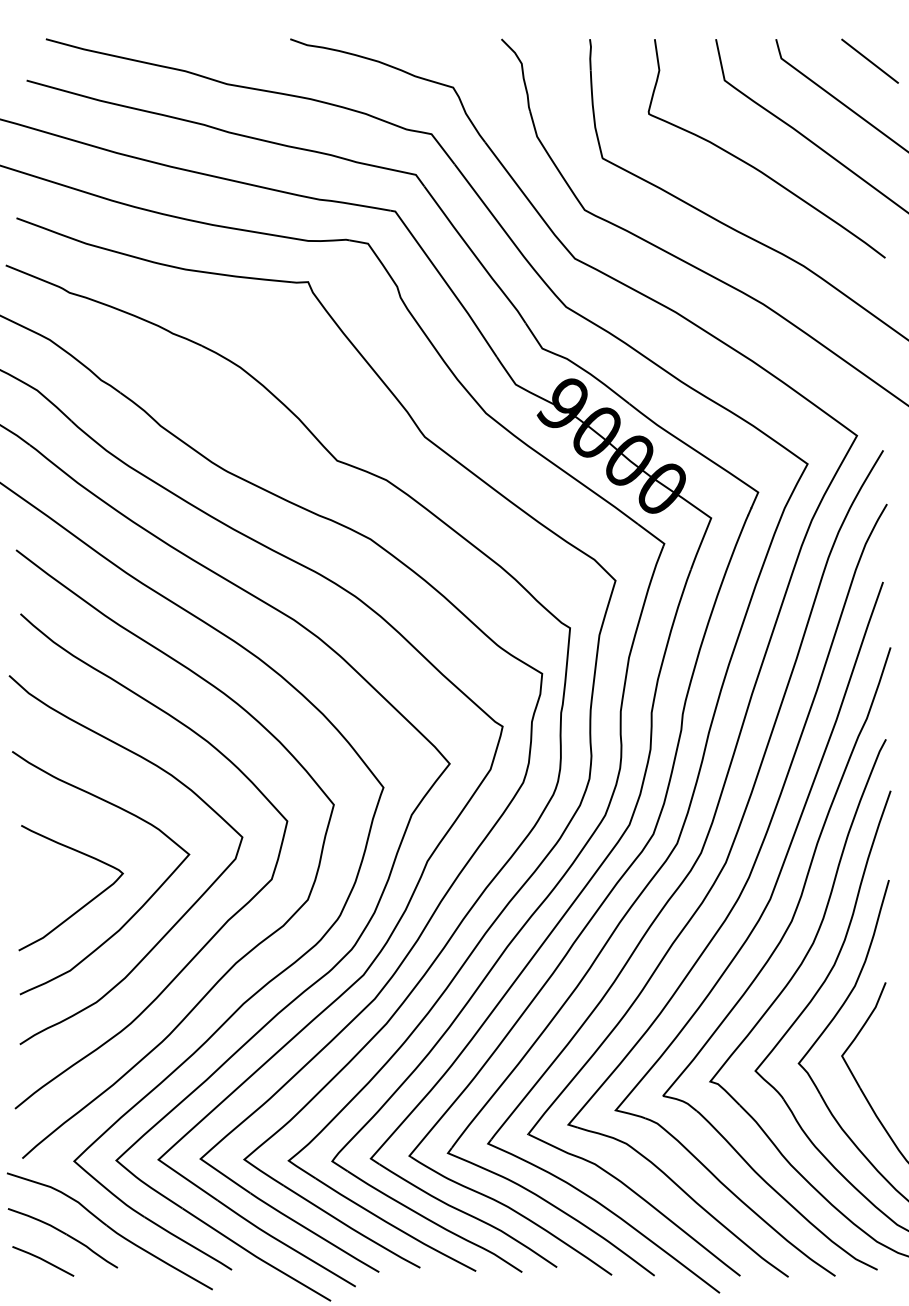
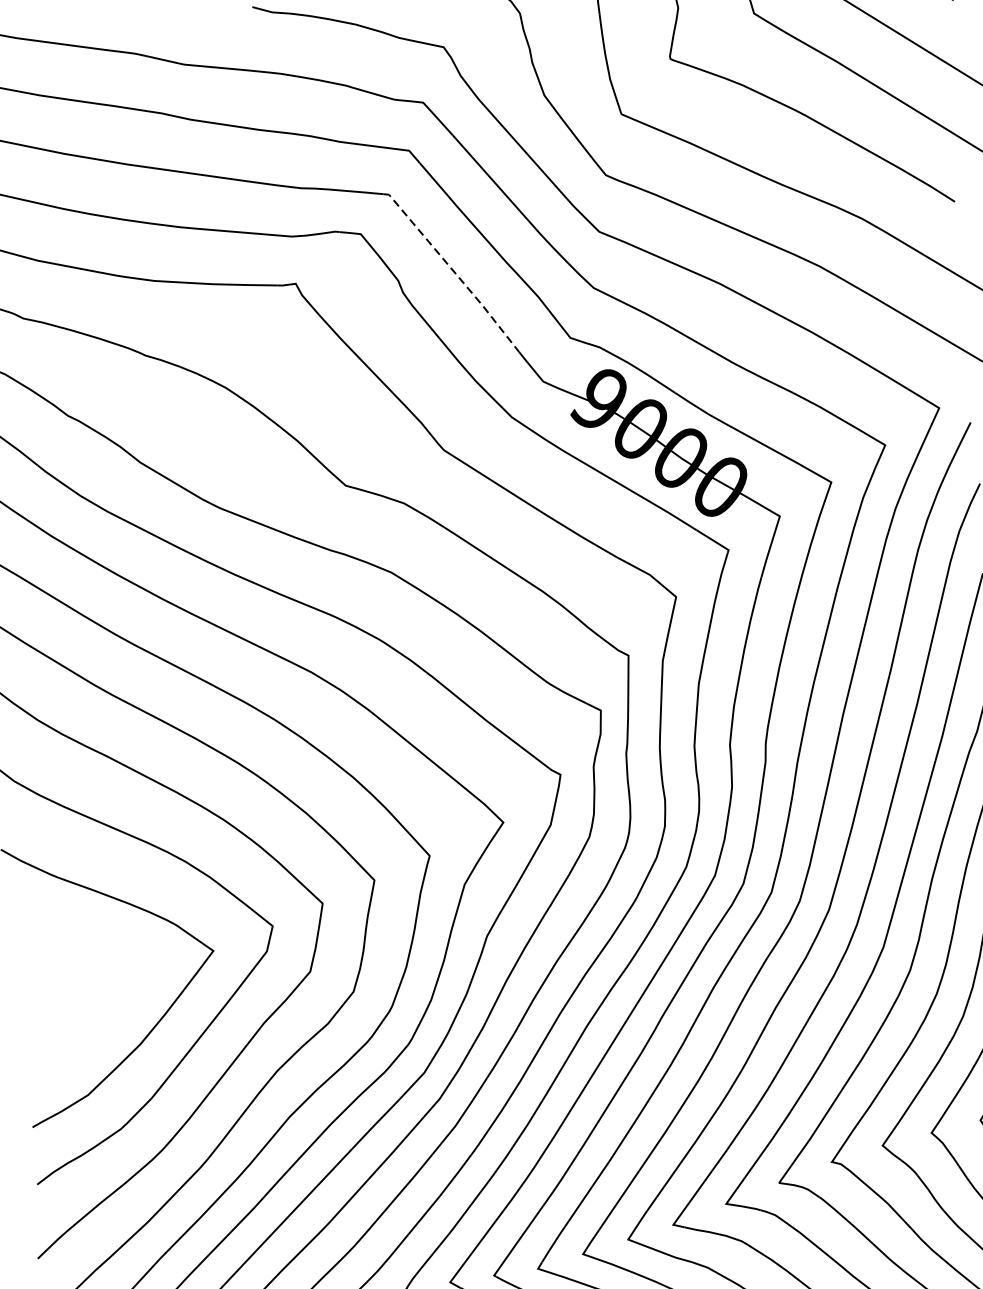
line: (445, 282) -> (453, 271), solid -> dashed
curve: (84, 904) -> (98, 1018), removed

